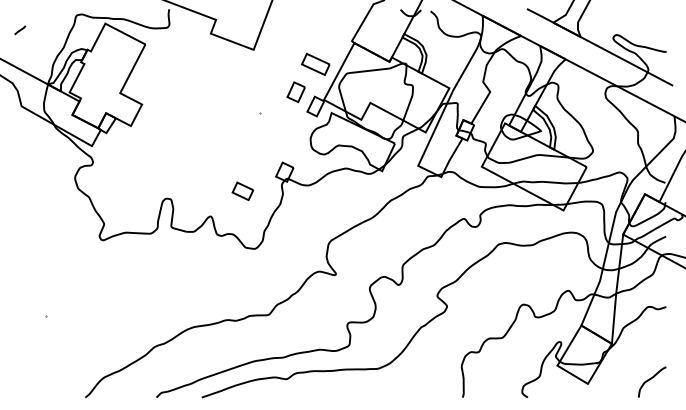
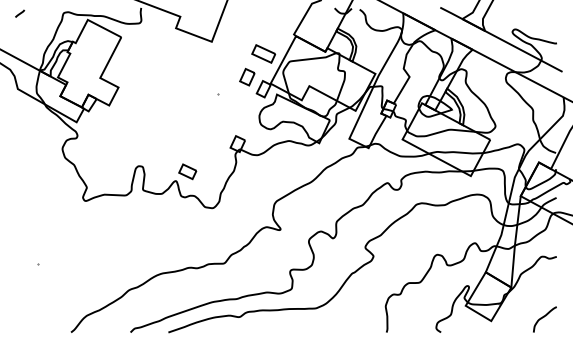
line: (20, 30) -> (20, 13), moved
part: (242, 191) -> (187, 171), moved

